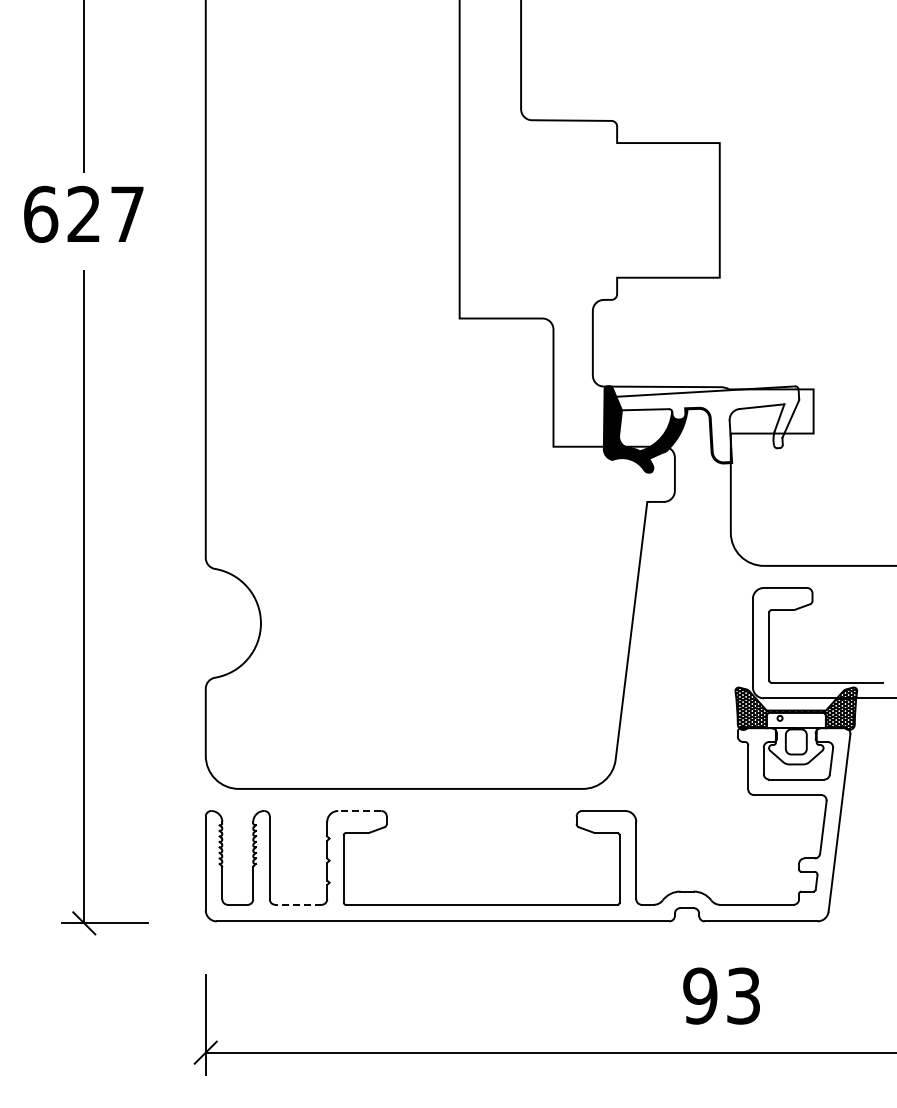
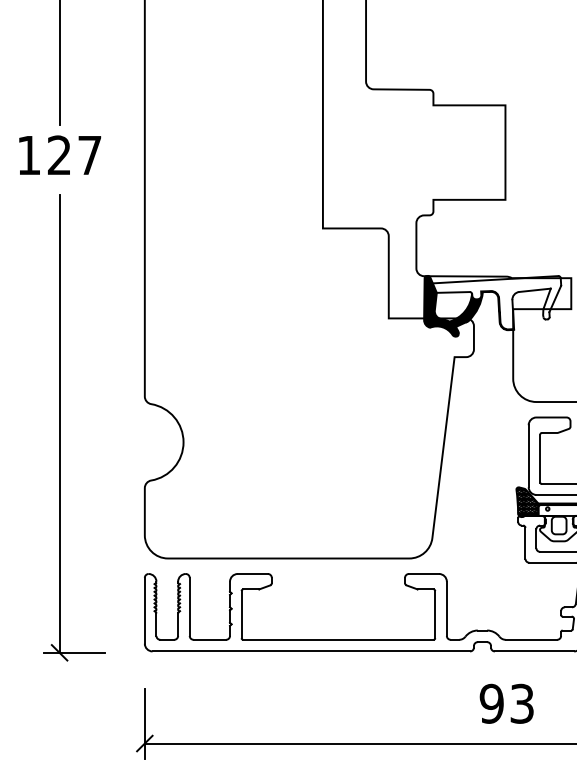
text: (41, 213) -> (29, 154), 627 -> 127
line: (359, 811) -> (252, 574), dashed -> solid
line: (298, 904) -> (209, 639), dashed -> solid

